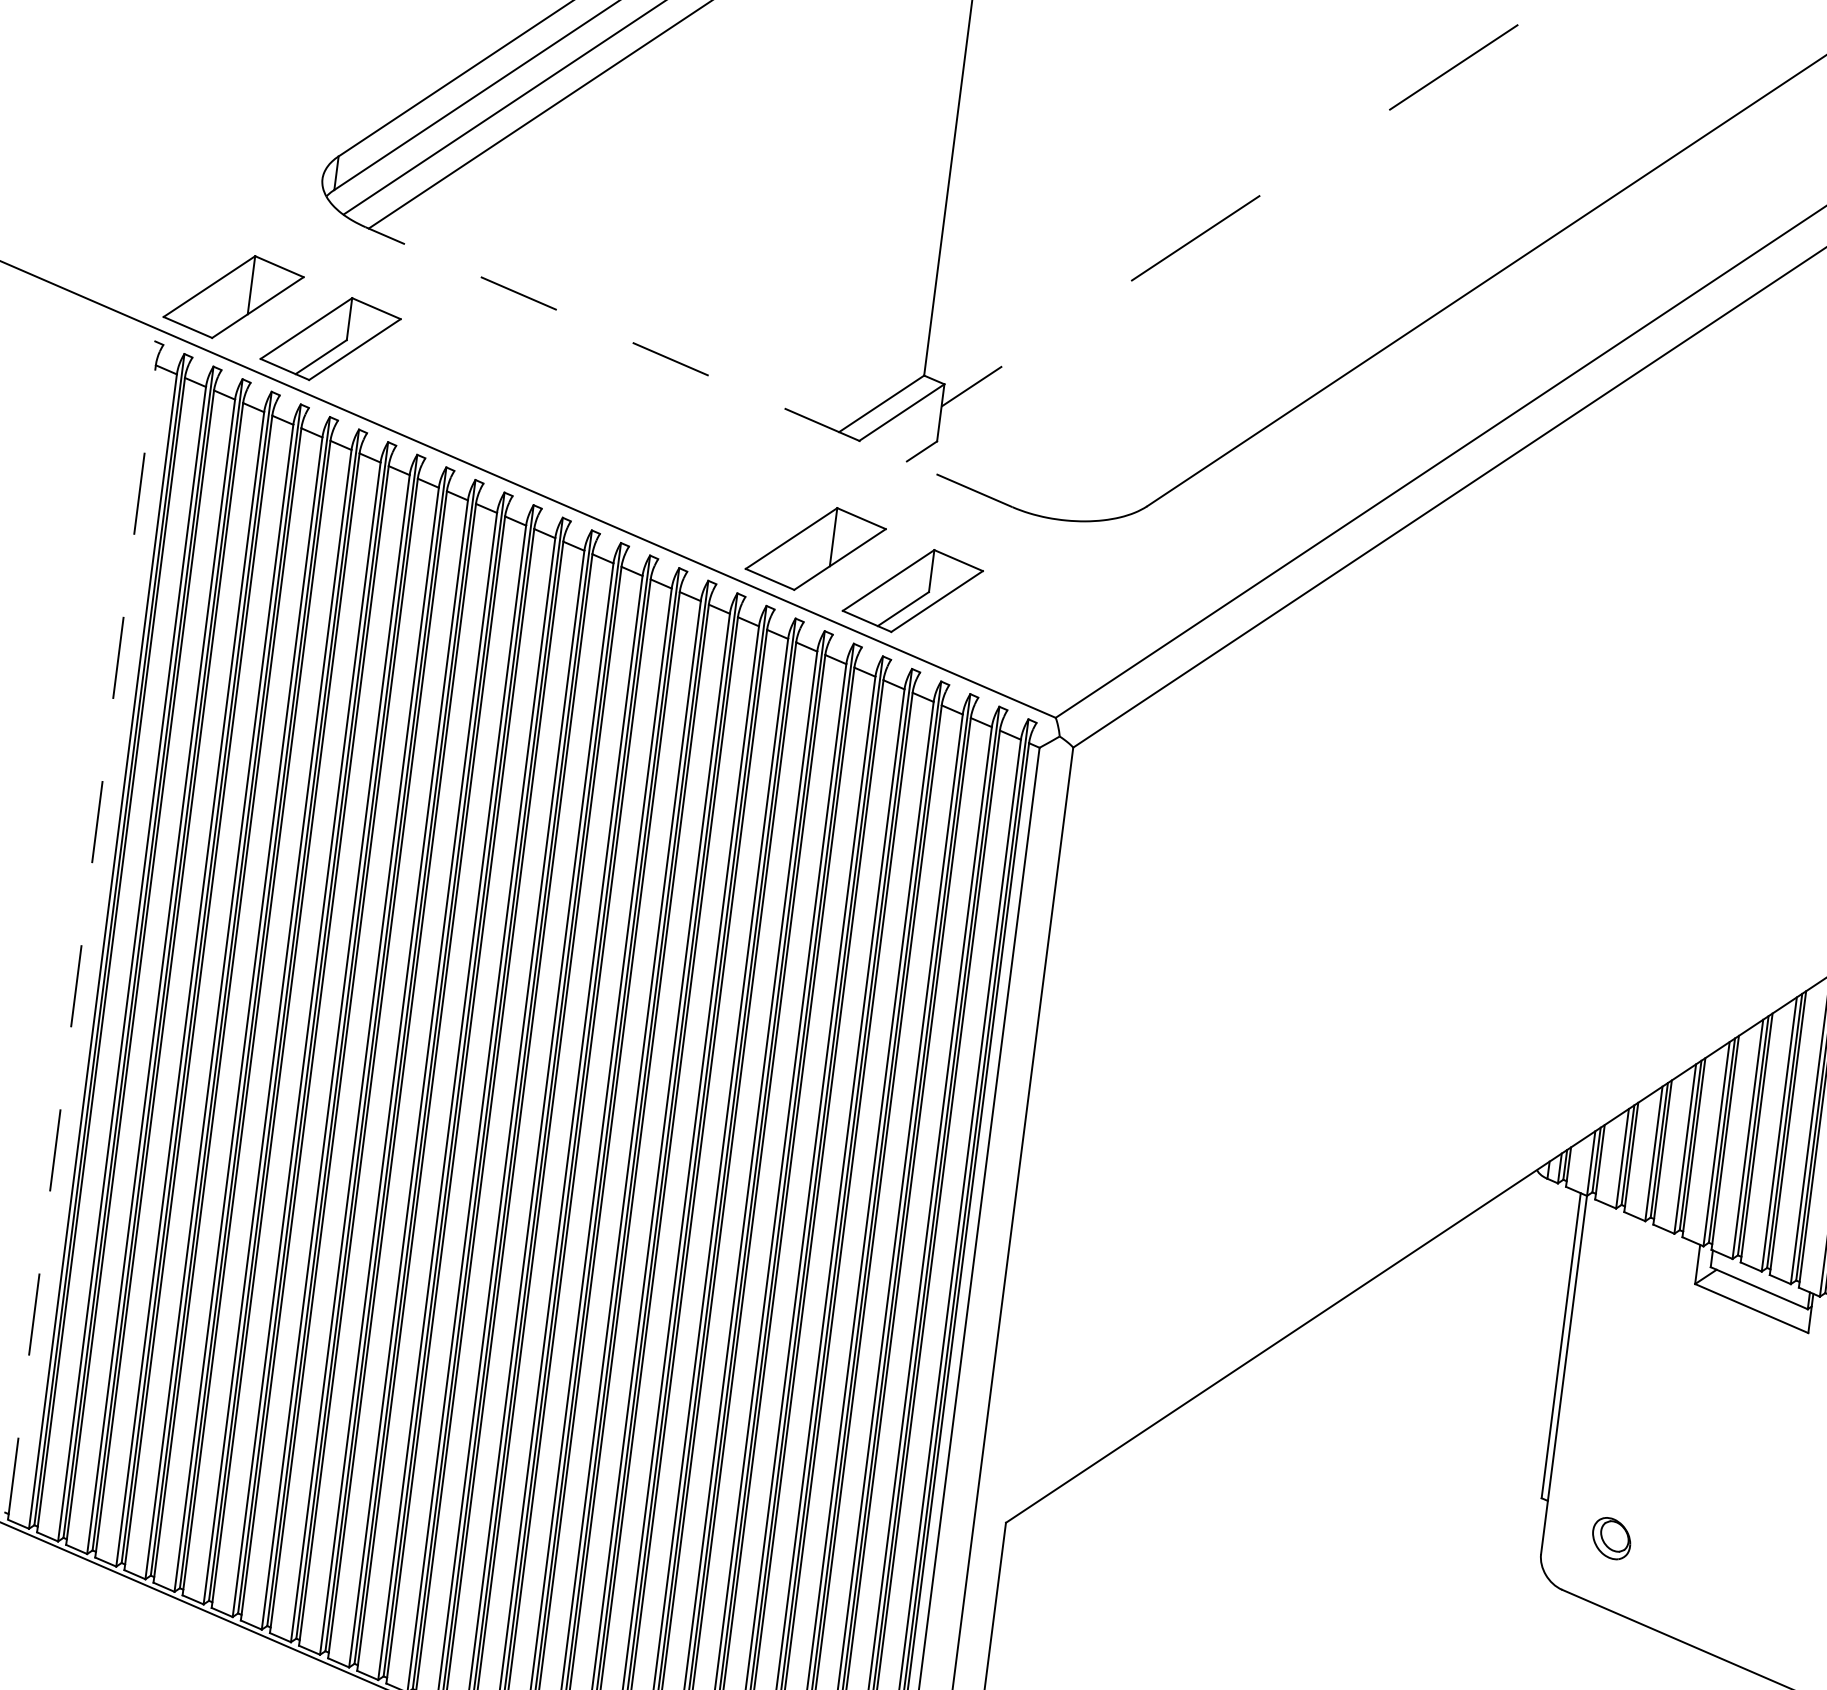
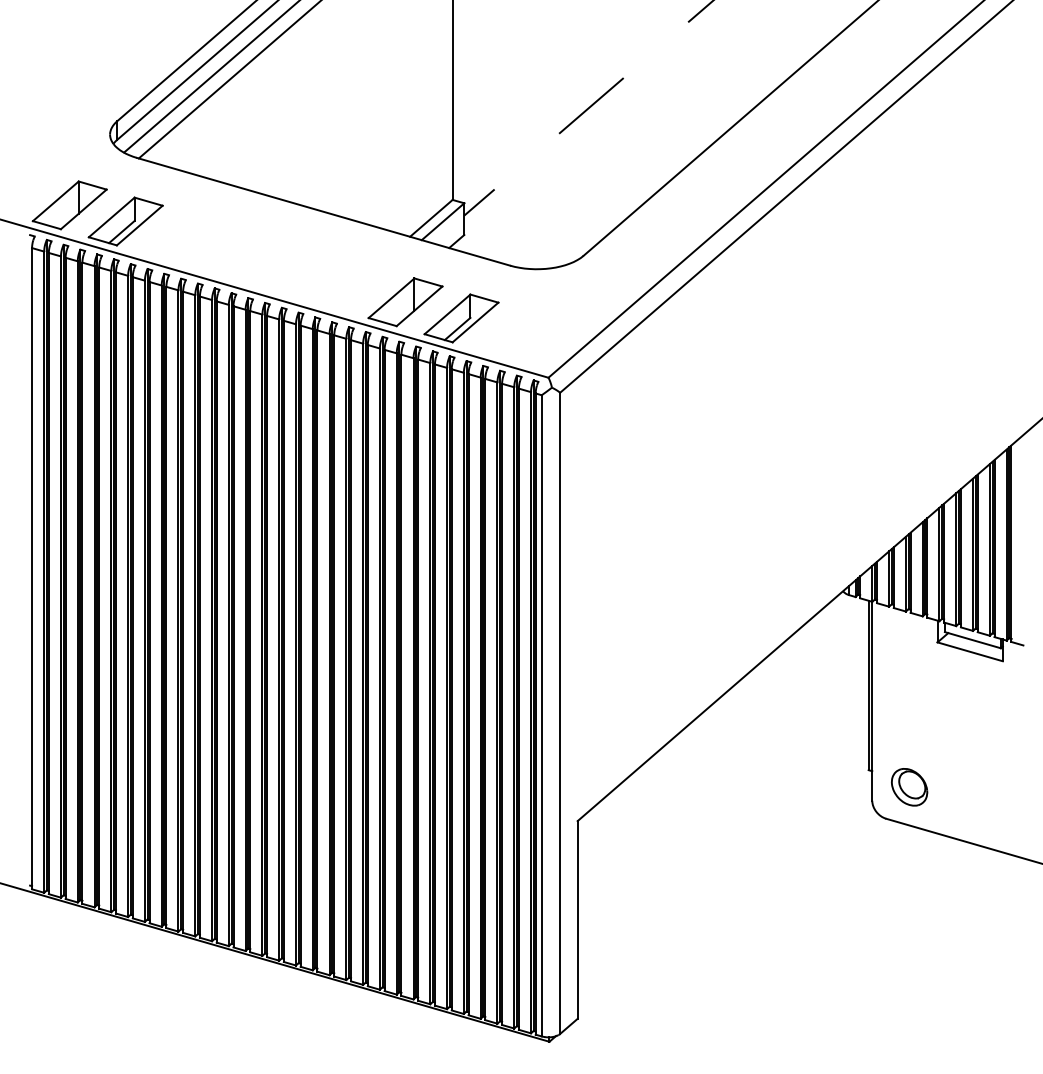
line: (689, 366) -> (323, 211), dashed -> solid
line: (82, 942) -> (32, 568), dashed -> solid
part: (1611, 1538) -> (909, 787), size x1.67

